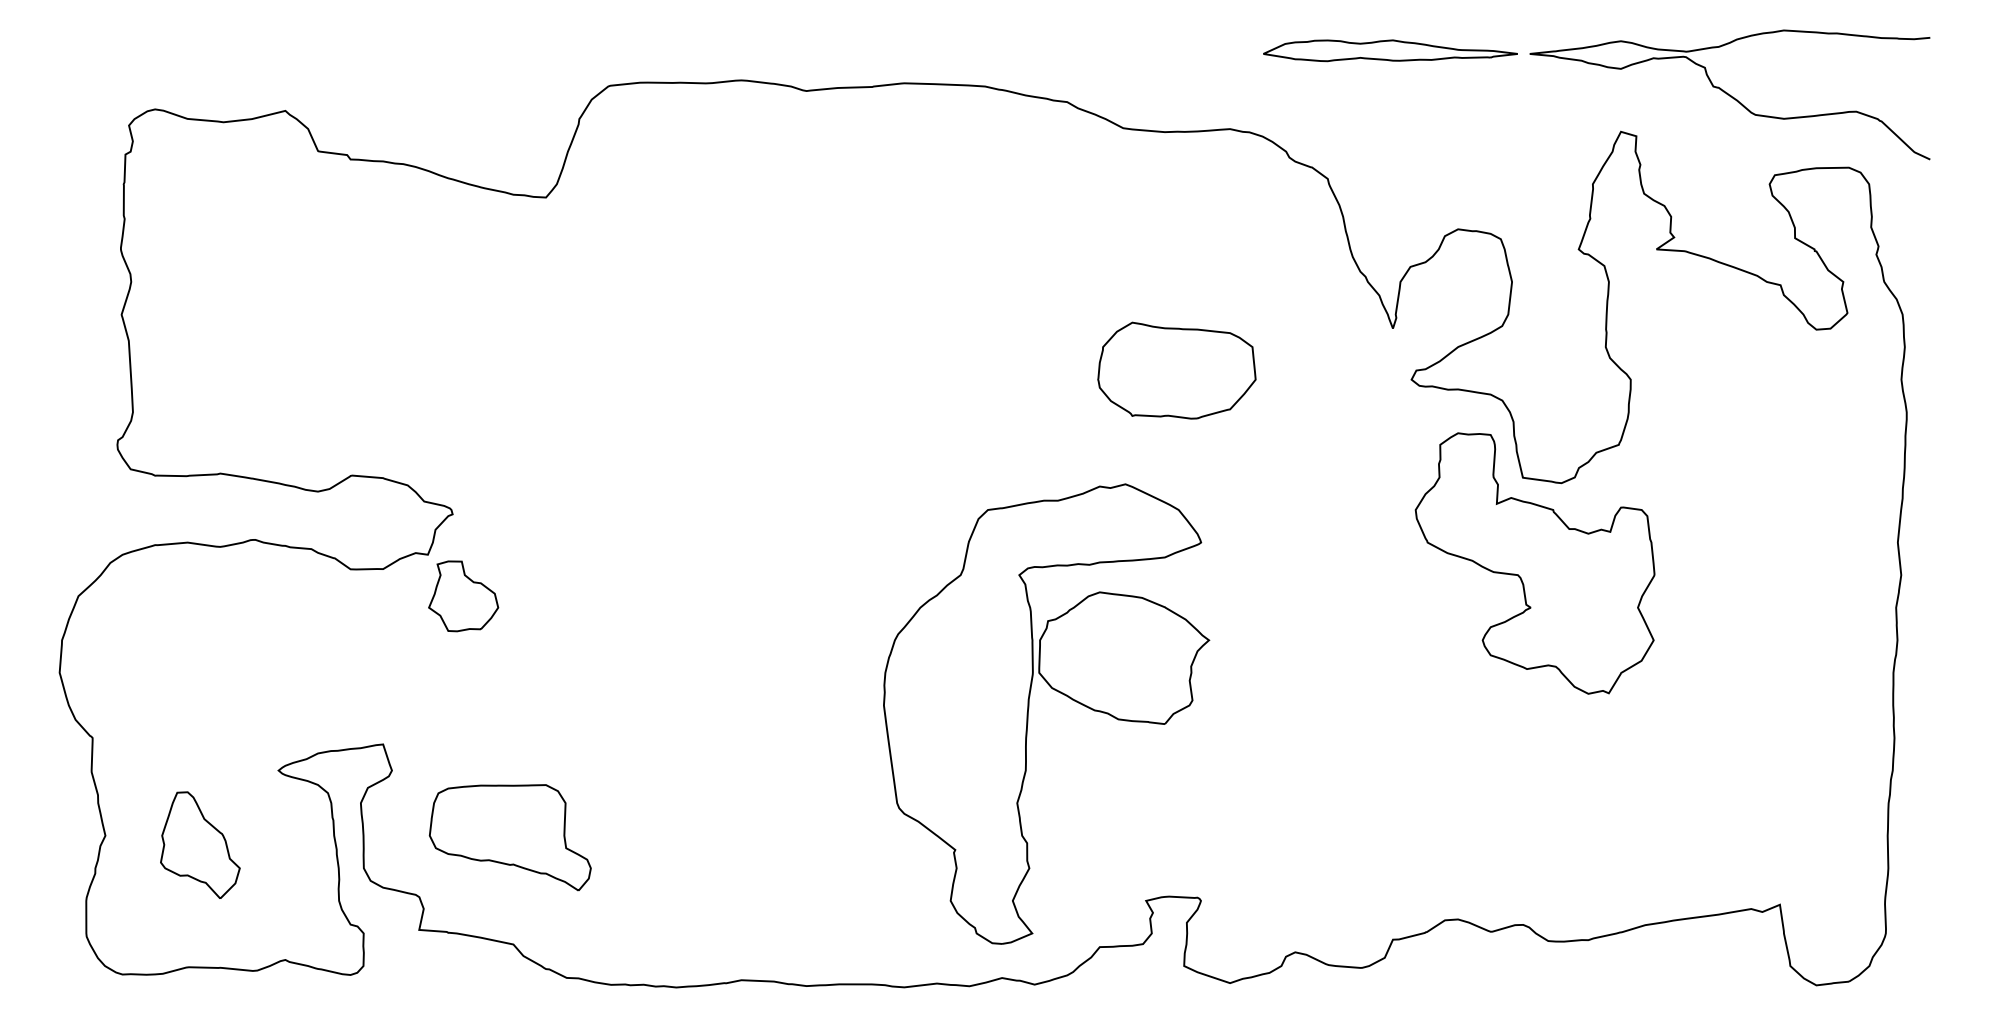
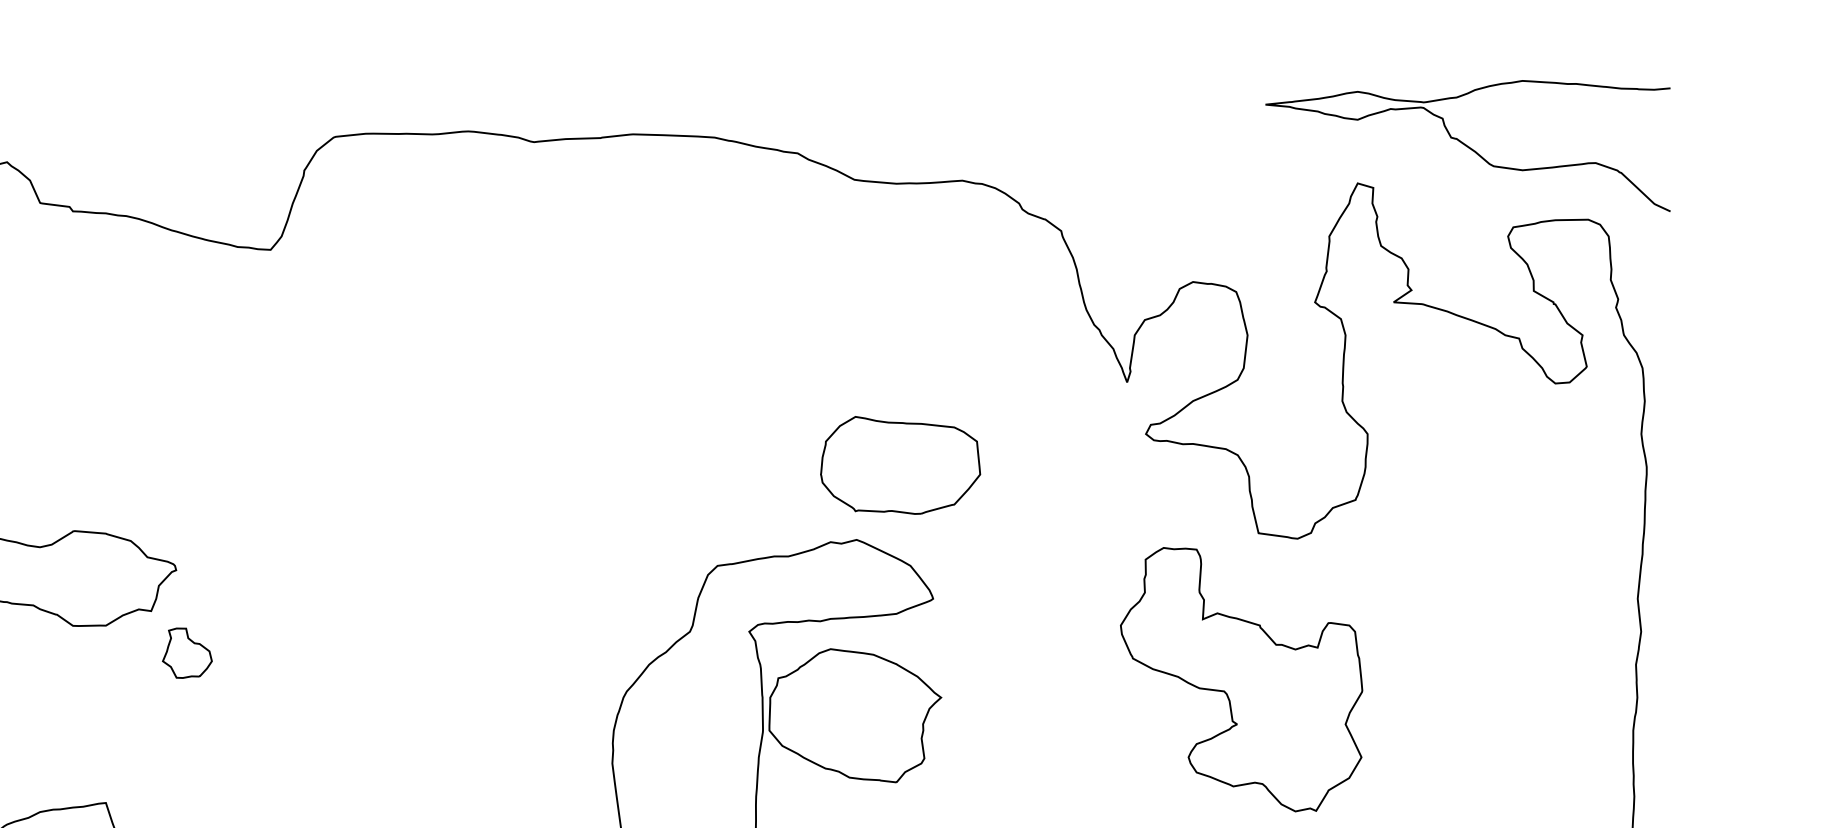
part: (1390, 50) -> (1124, 101), removed
part: (1176, 370) -> (900, 465), moved
part: (1534, 563) -> (1240, 679), moved
part: (463, 596) -> (187, 653), size x0.7

